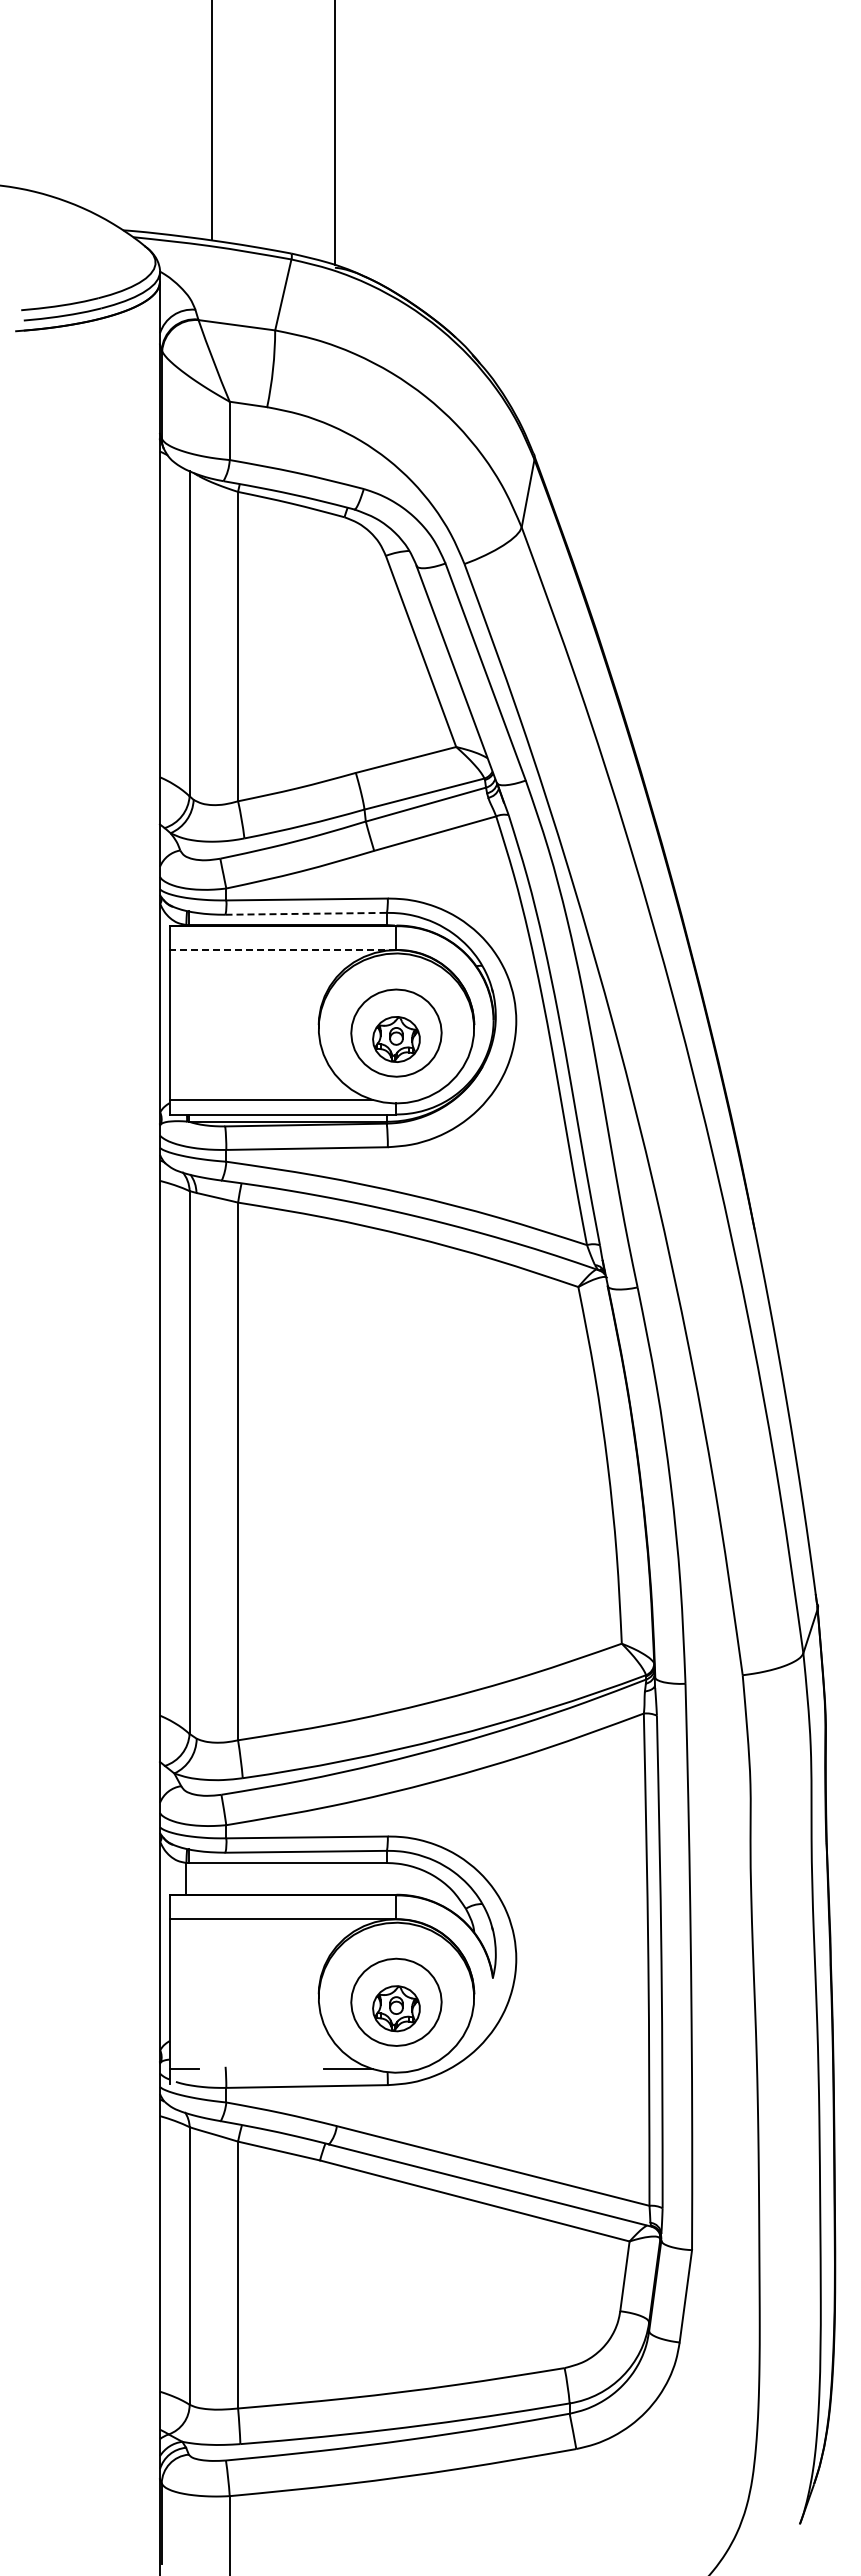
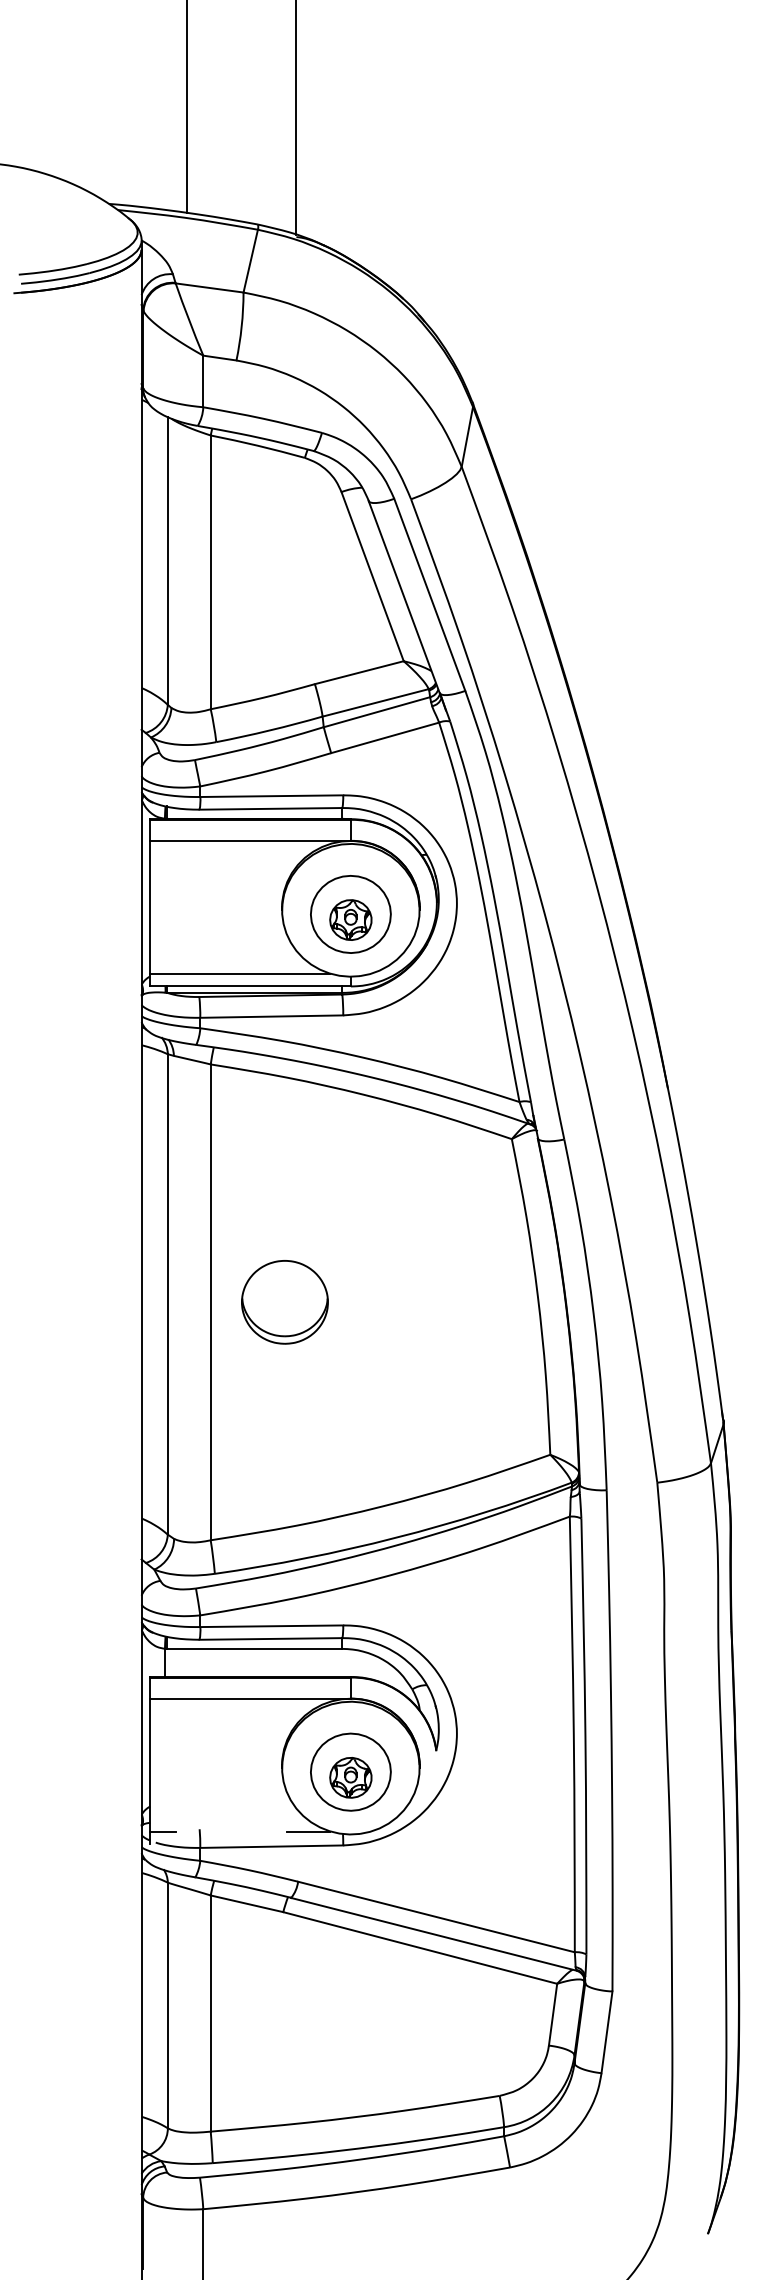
line: (306, 913) -> (271, 808), dashed -> solid
line: (282, 950) -> (250, 841), dashed -> solid
part: (321, 1471) -> (284, 1302), added

